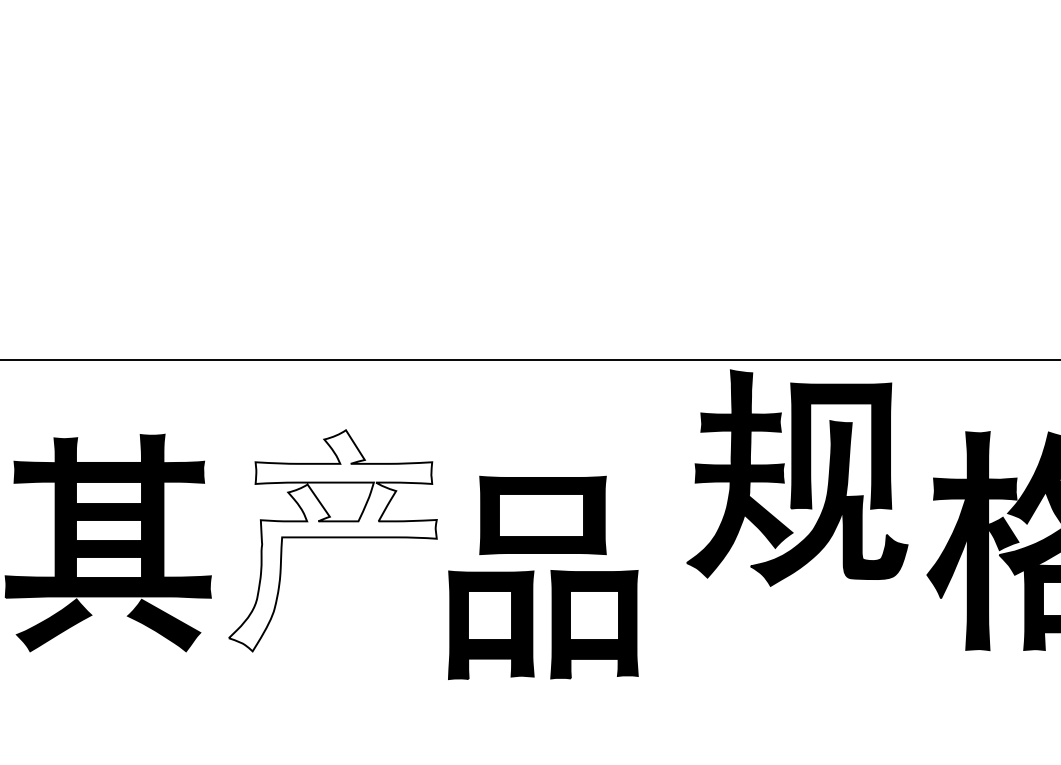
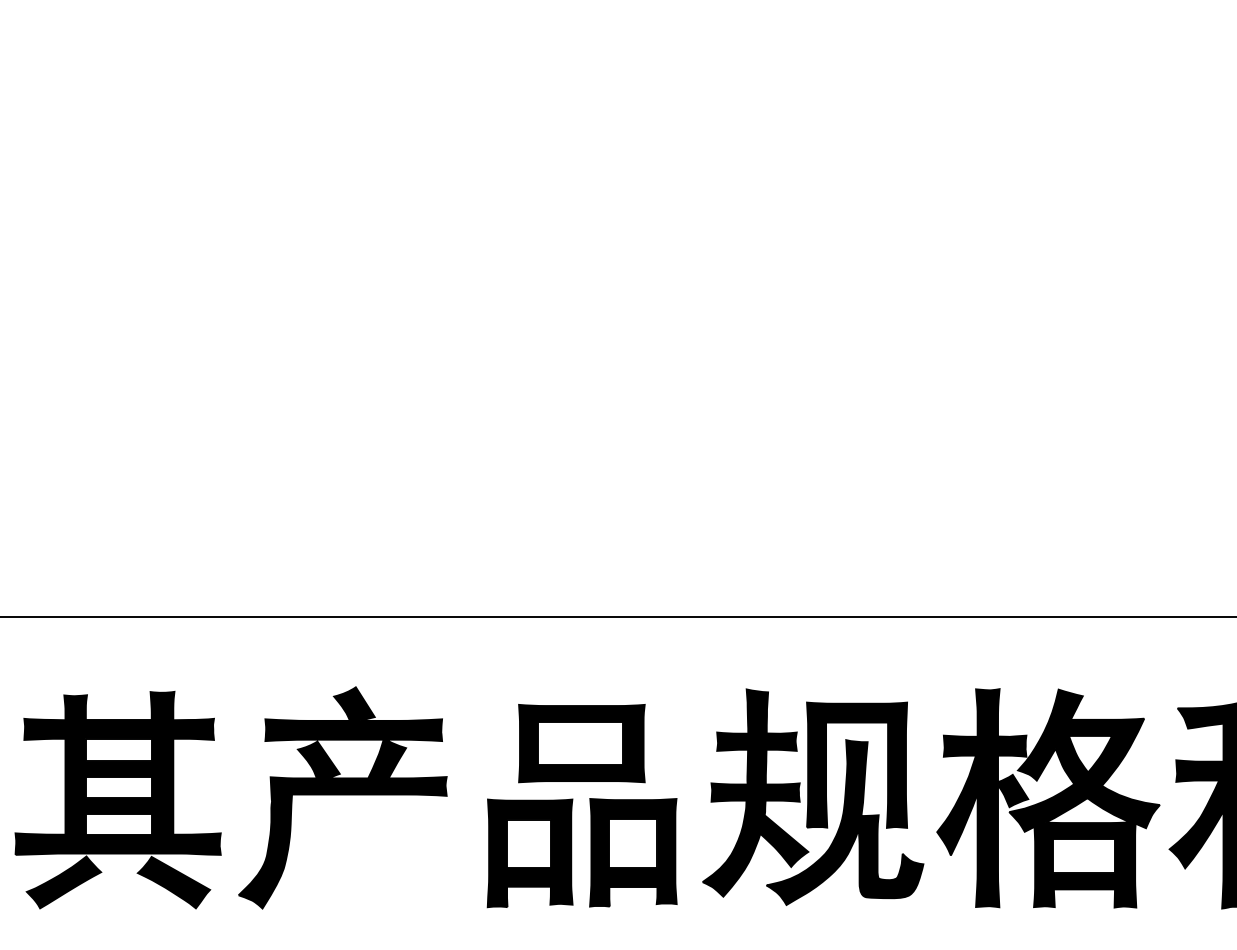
part: (797, 477) -> (813, 796), moved
fill: (332, 540) -> (342, 797), added
part: (550, 577) -> (589, 805), moved

